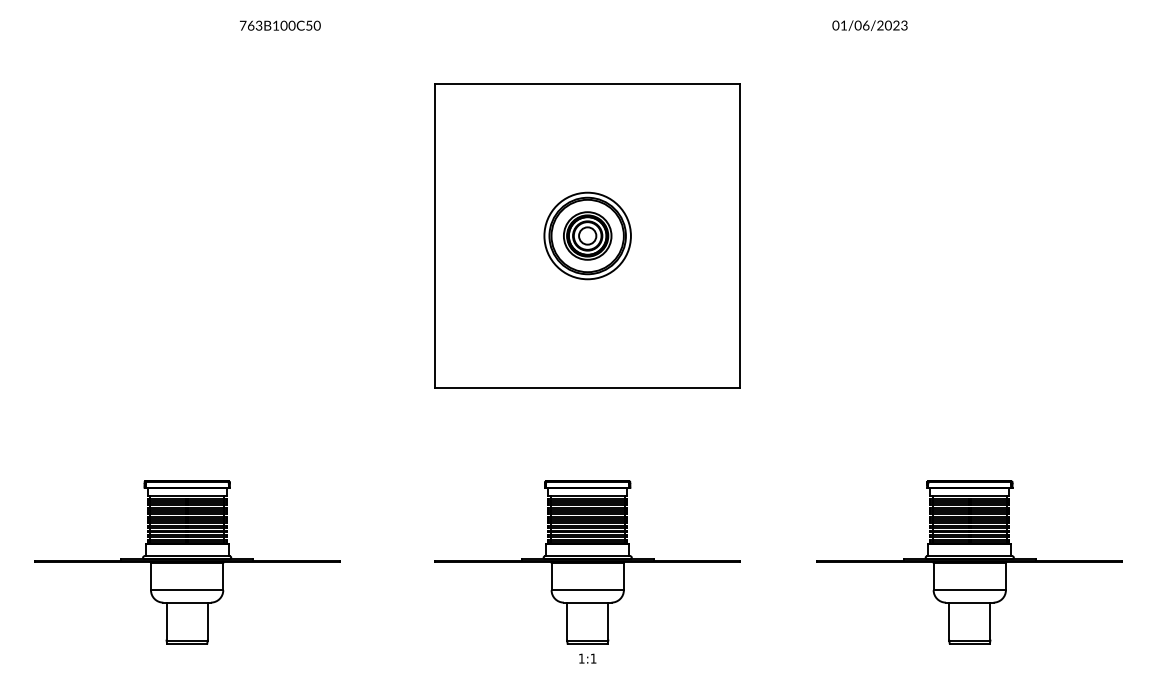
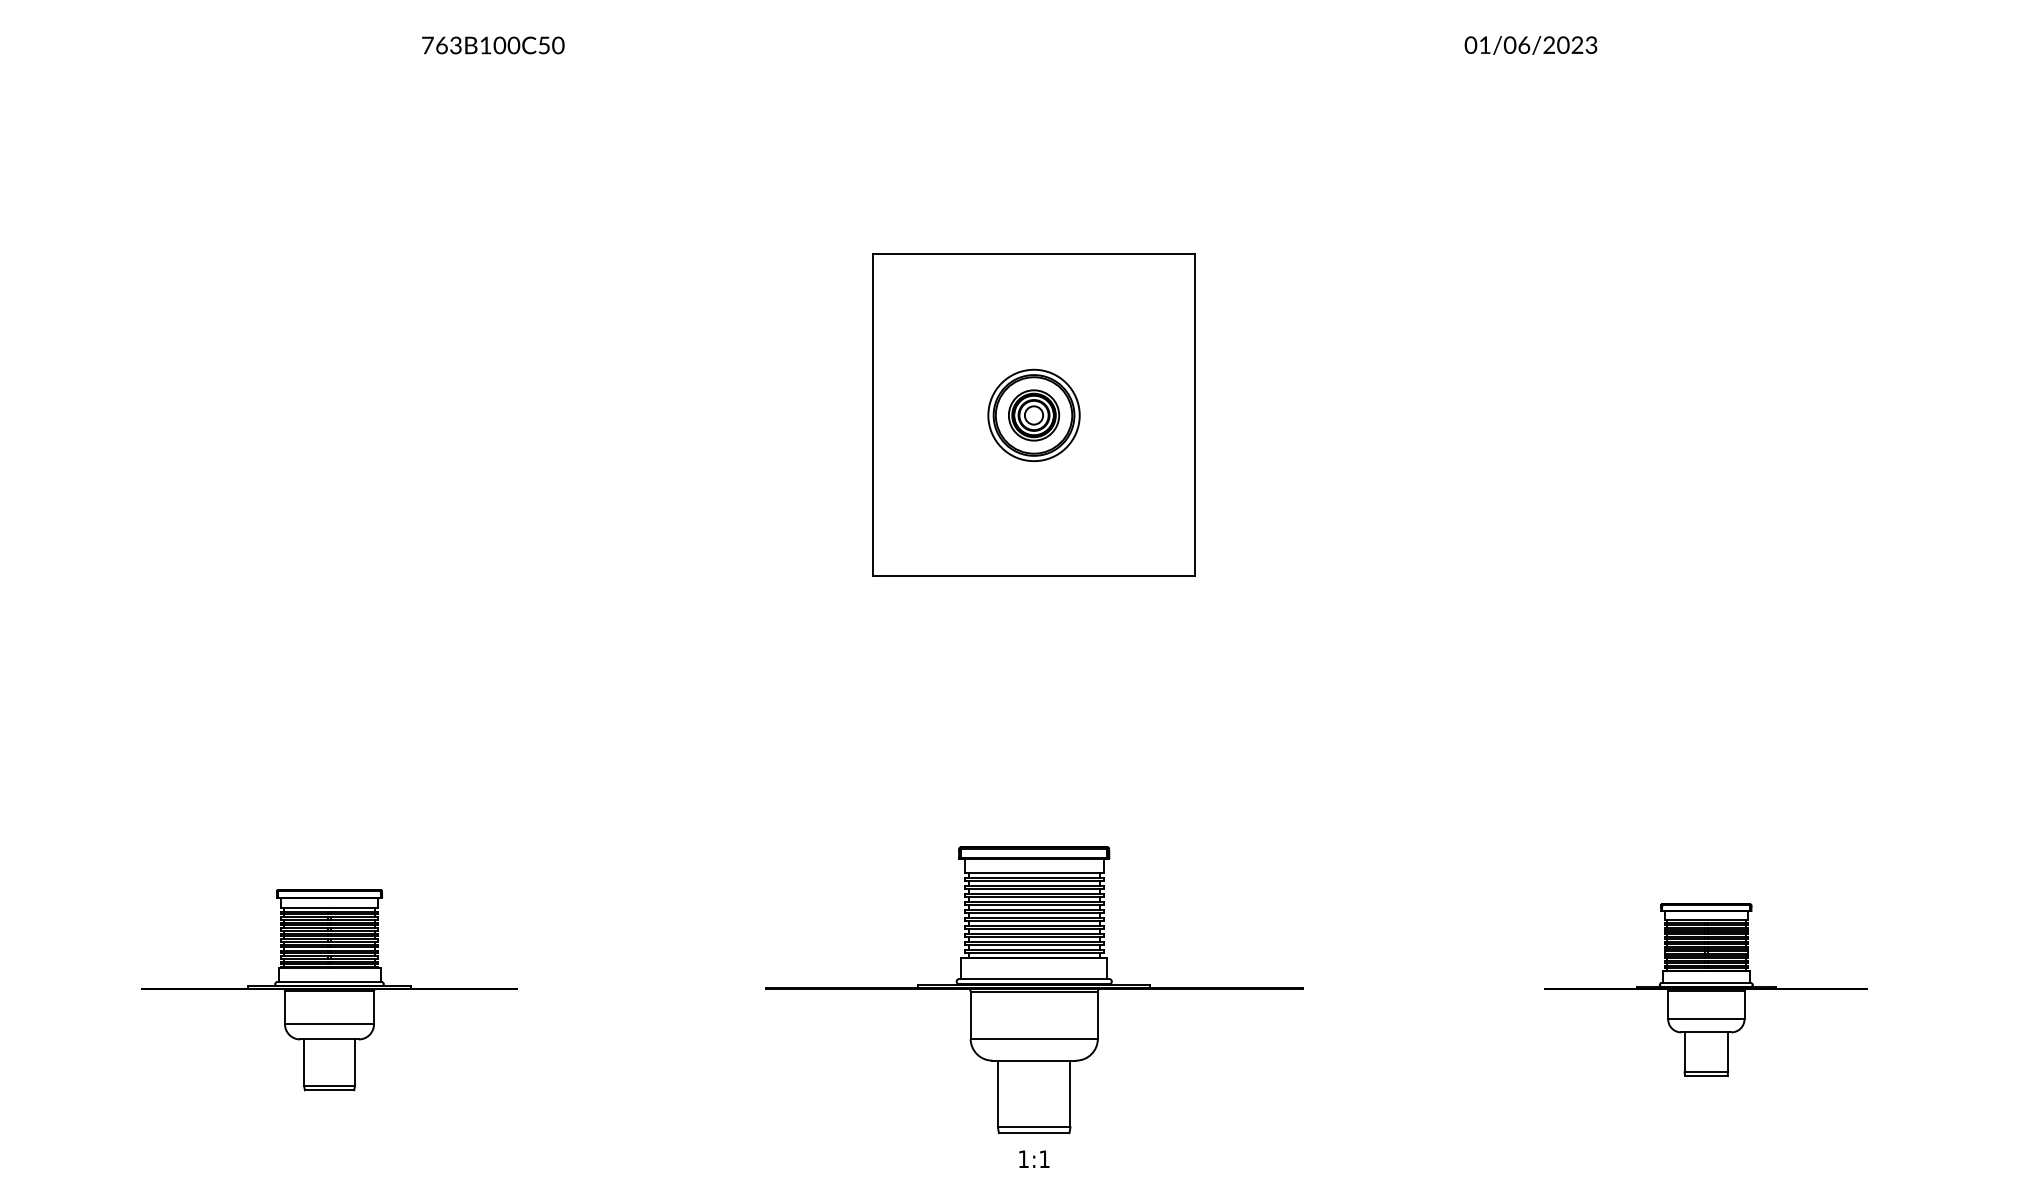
part: (587, 235) -> (1033, 414), size x0.6
part: (187, 562) -> (329, 990), size x0.7
part: (969, 562) -> (1706, 990), size x0.6

